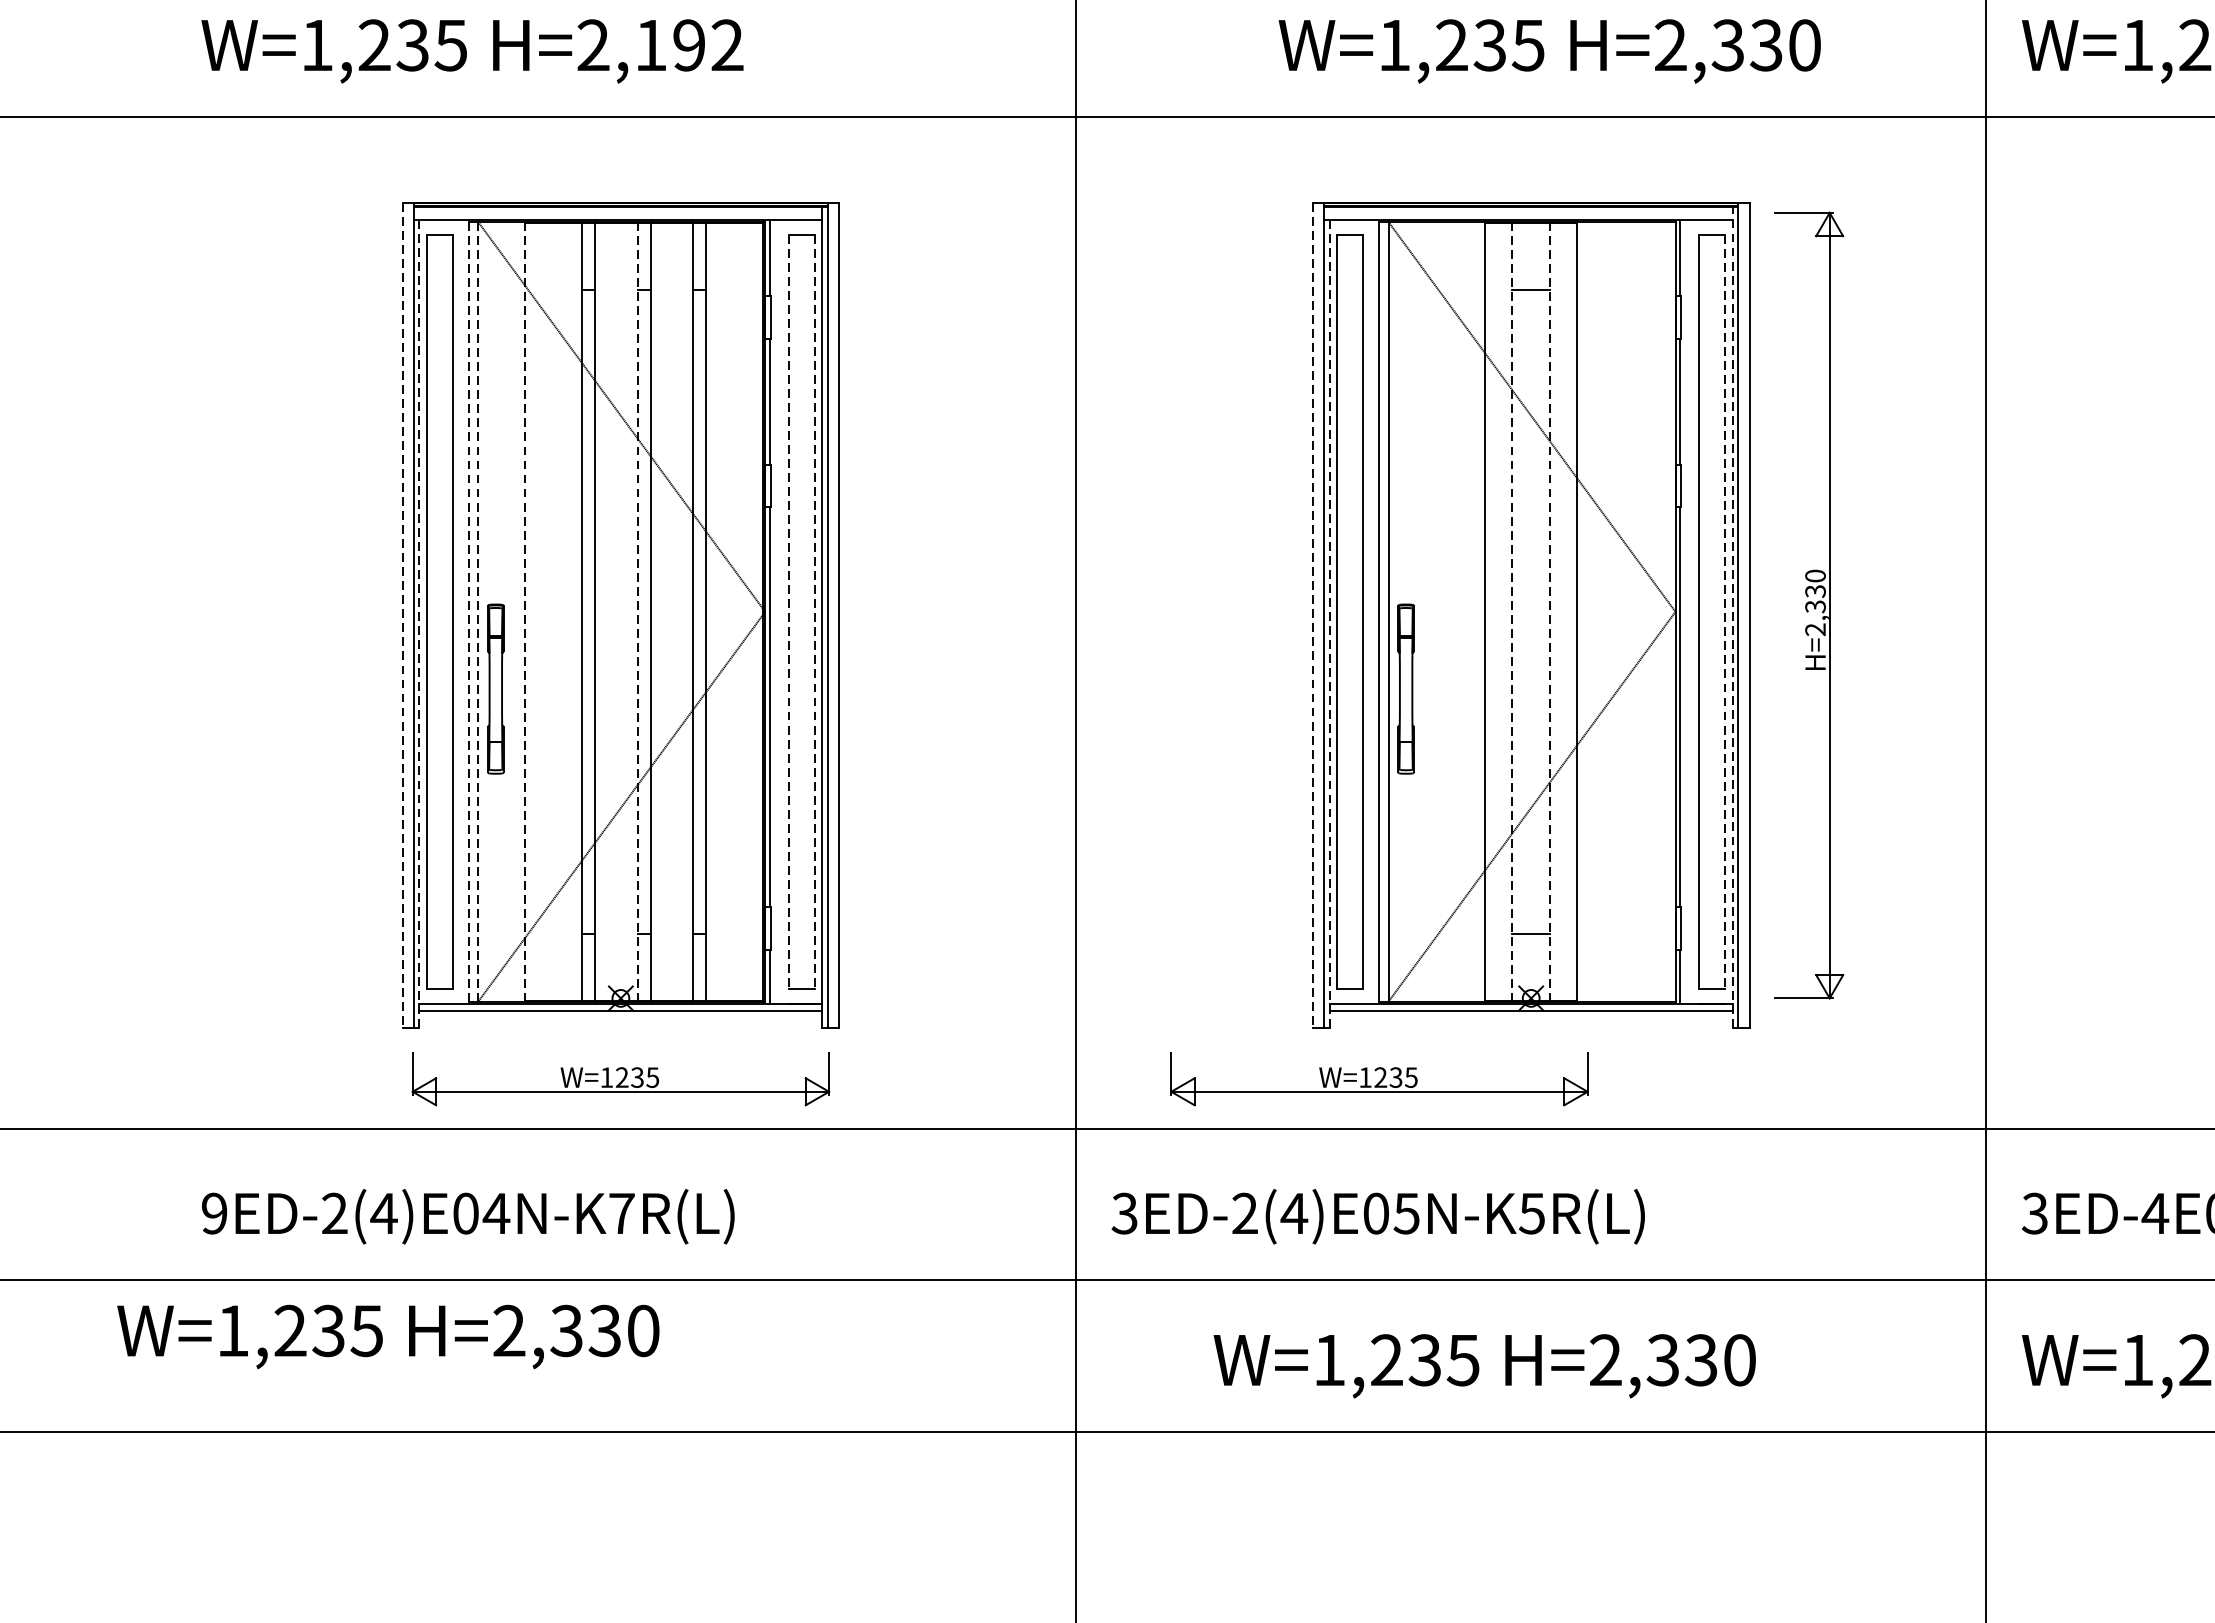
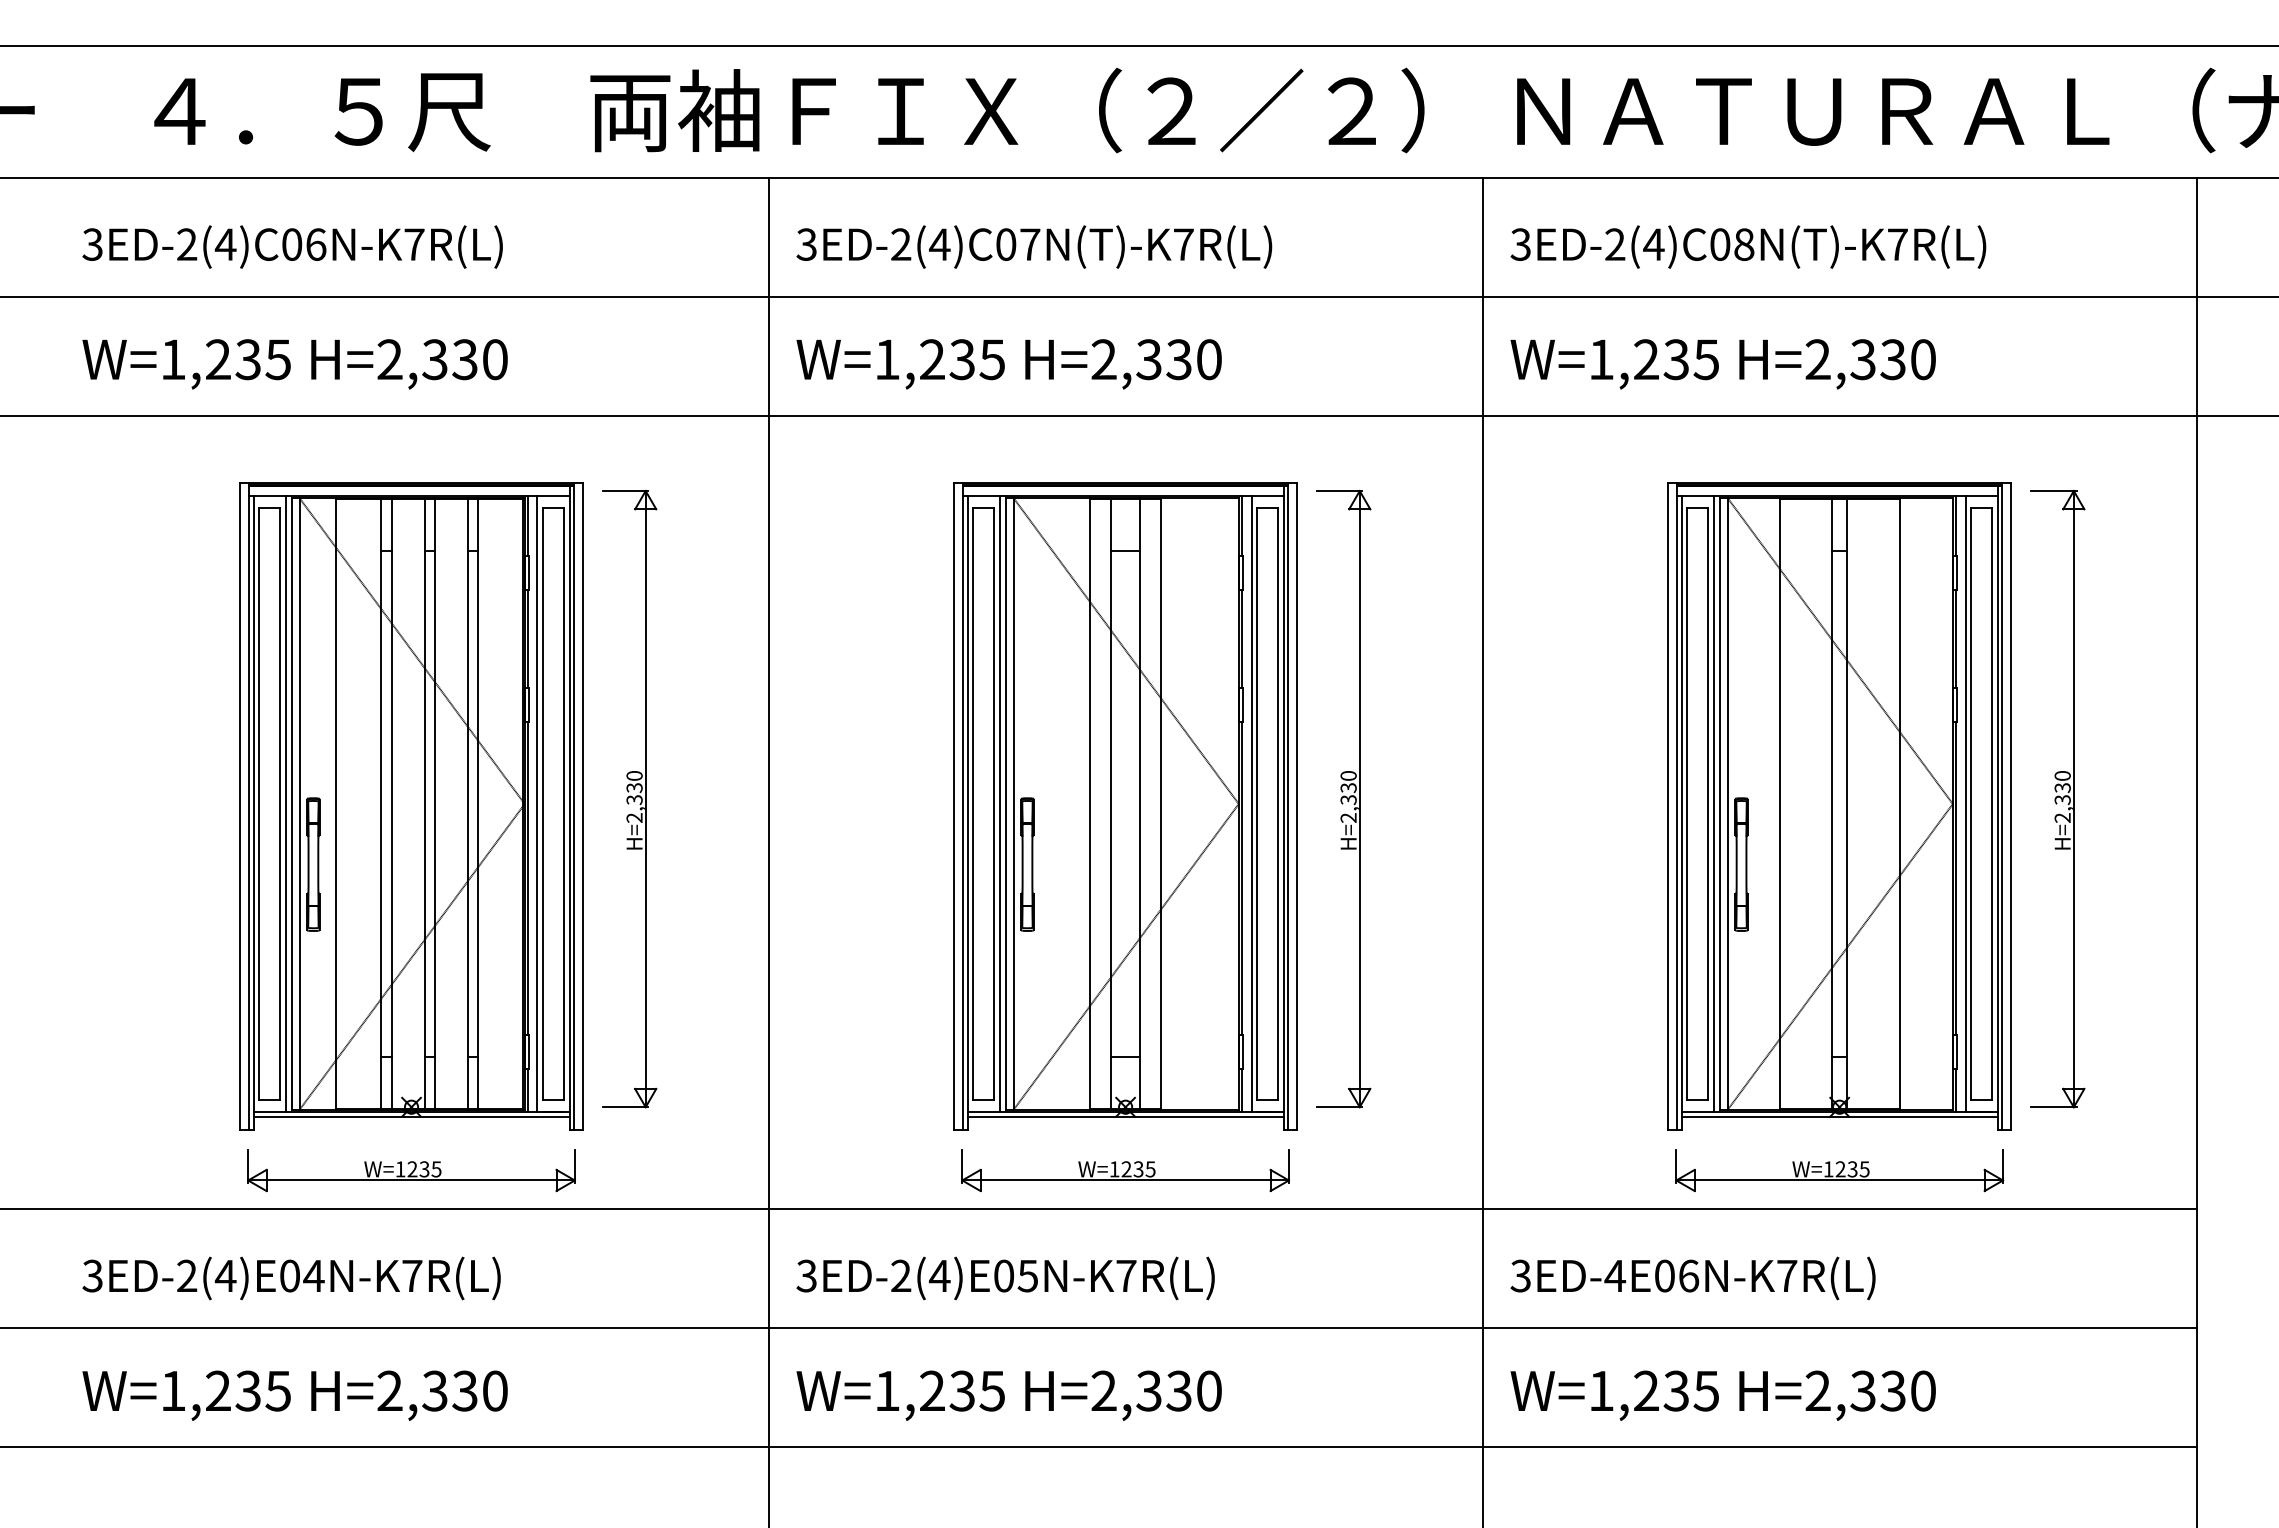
text: (688, 45) -> (464, 359), H=2,192 -> H=2,330
text: (1548, 51) -> (1008, 364), moved
part: (898, 604) -> (629, 798), added
line: (460, 611) -> (285, 803), added
line: (781, 611) -> (537, 803), added
line: (789, 611) -> (543, 803), dashed -> solid
line: (814, 611) -> (563, 803), dashed -> solid
line: (1370, 611) -> (999, 803), added
line: (1691, 611) -> (1251, 803), added
line: (1724, 611) -> (1277, 803), dashed -> solid
line: (469, 612) -> (292, 804), dashed -> solid
line: (478, 612) -> (299, 804), dashed -> solid
line: (525, 612) -> (336, 804), dashed -> solid
line: (637, 612) -> (424, 804), dashed -> solid
line: (1511, 612) -> (1110, 804), dashed -> solid
line: (1550, 612) -> (1140, 804), dashed -> solid
line: (402, 615) -> (240, 806), dashed -> solid
line: (1313, 615) -> (954, 806), dashed -> solid
line: (1732, 617) -> (1283, 808), dashed -> solid
line: (419, 623) -> (253, 813), dashed -> solid
line: (1329, 623) -> (967, 813), dashed -> solid
part: (1379, 1079) -> (1125, 1170), moved
text: (214, 1212) -> (92, 1275), 9ED-2(4)E04N-K7R(L) -> 3ED-2(4)E04N-K7R(L)
text: (1532, 1214) -> (1126, 1276), 3ED-2(4)E05N-K5R(L) -> 3ED-2(4)E05N-K7R(L)
text: (387, 1336) -> (294, 1395), moved
text: (1483, 1365) -> (1008, 1395), moved

